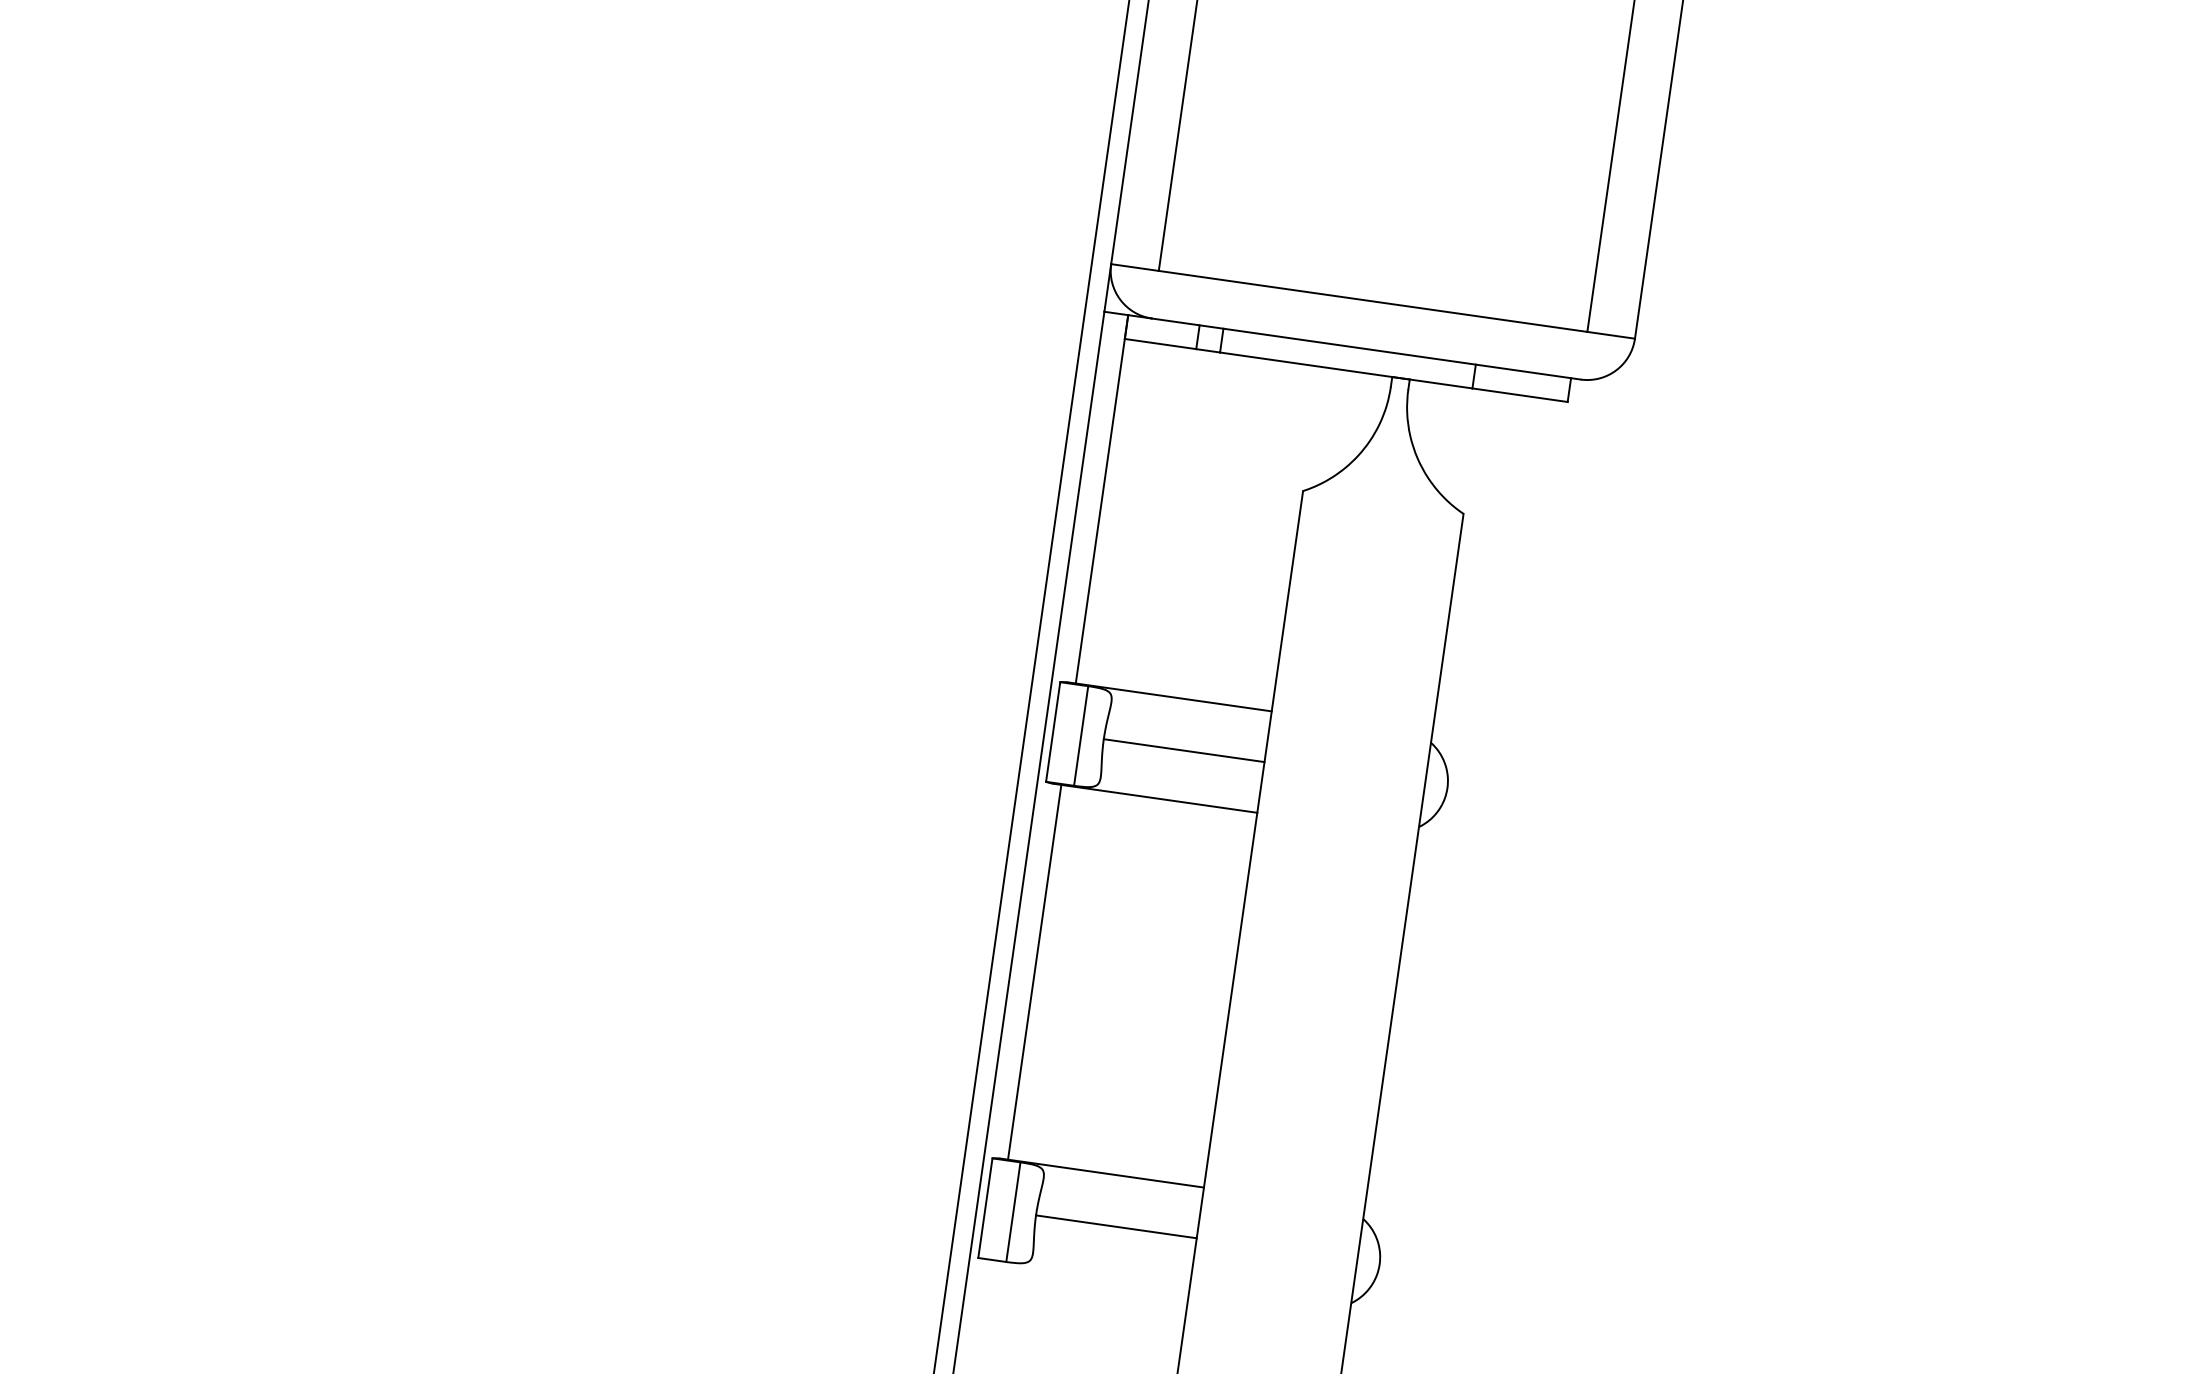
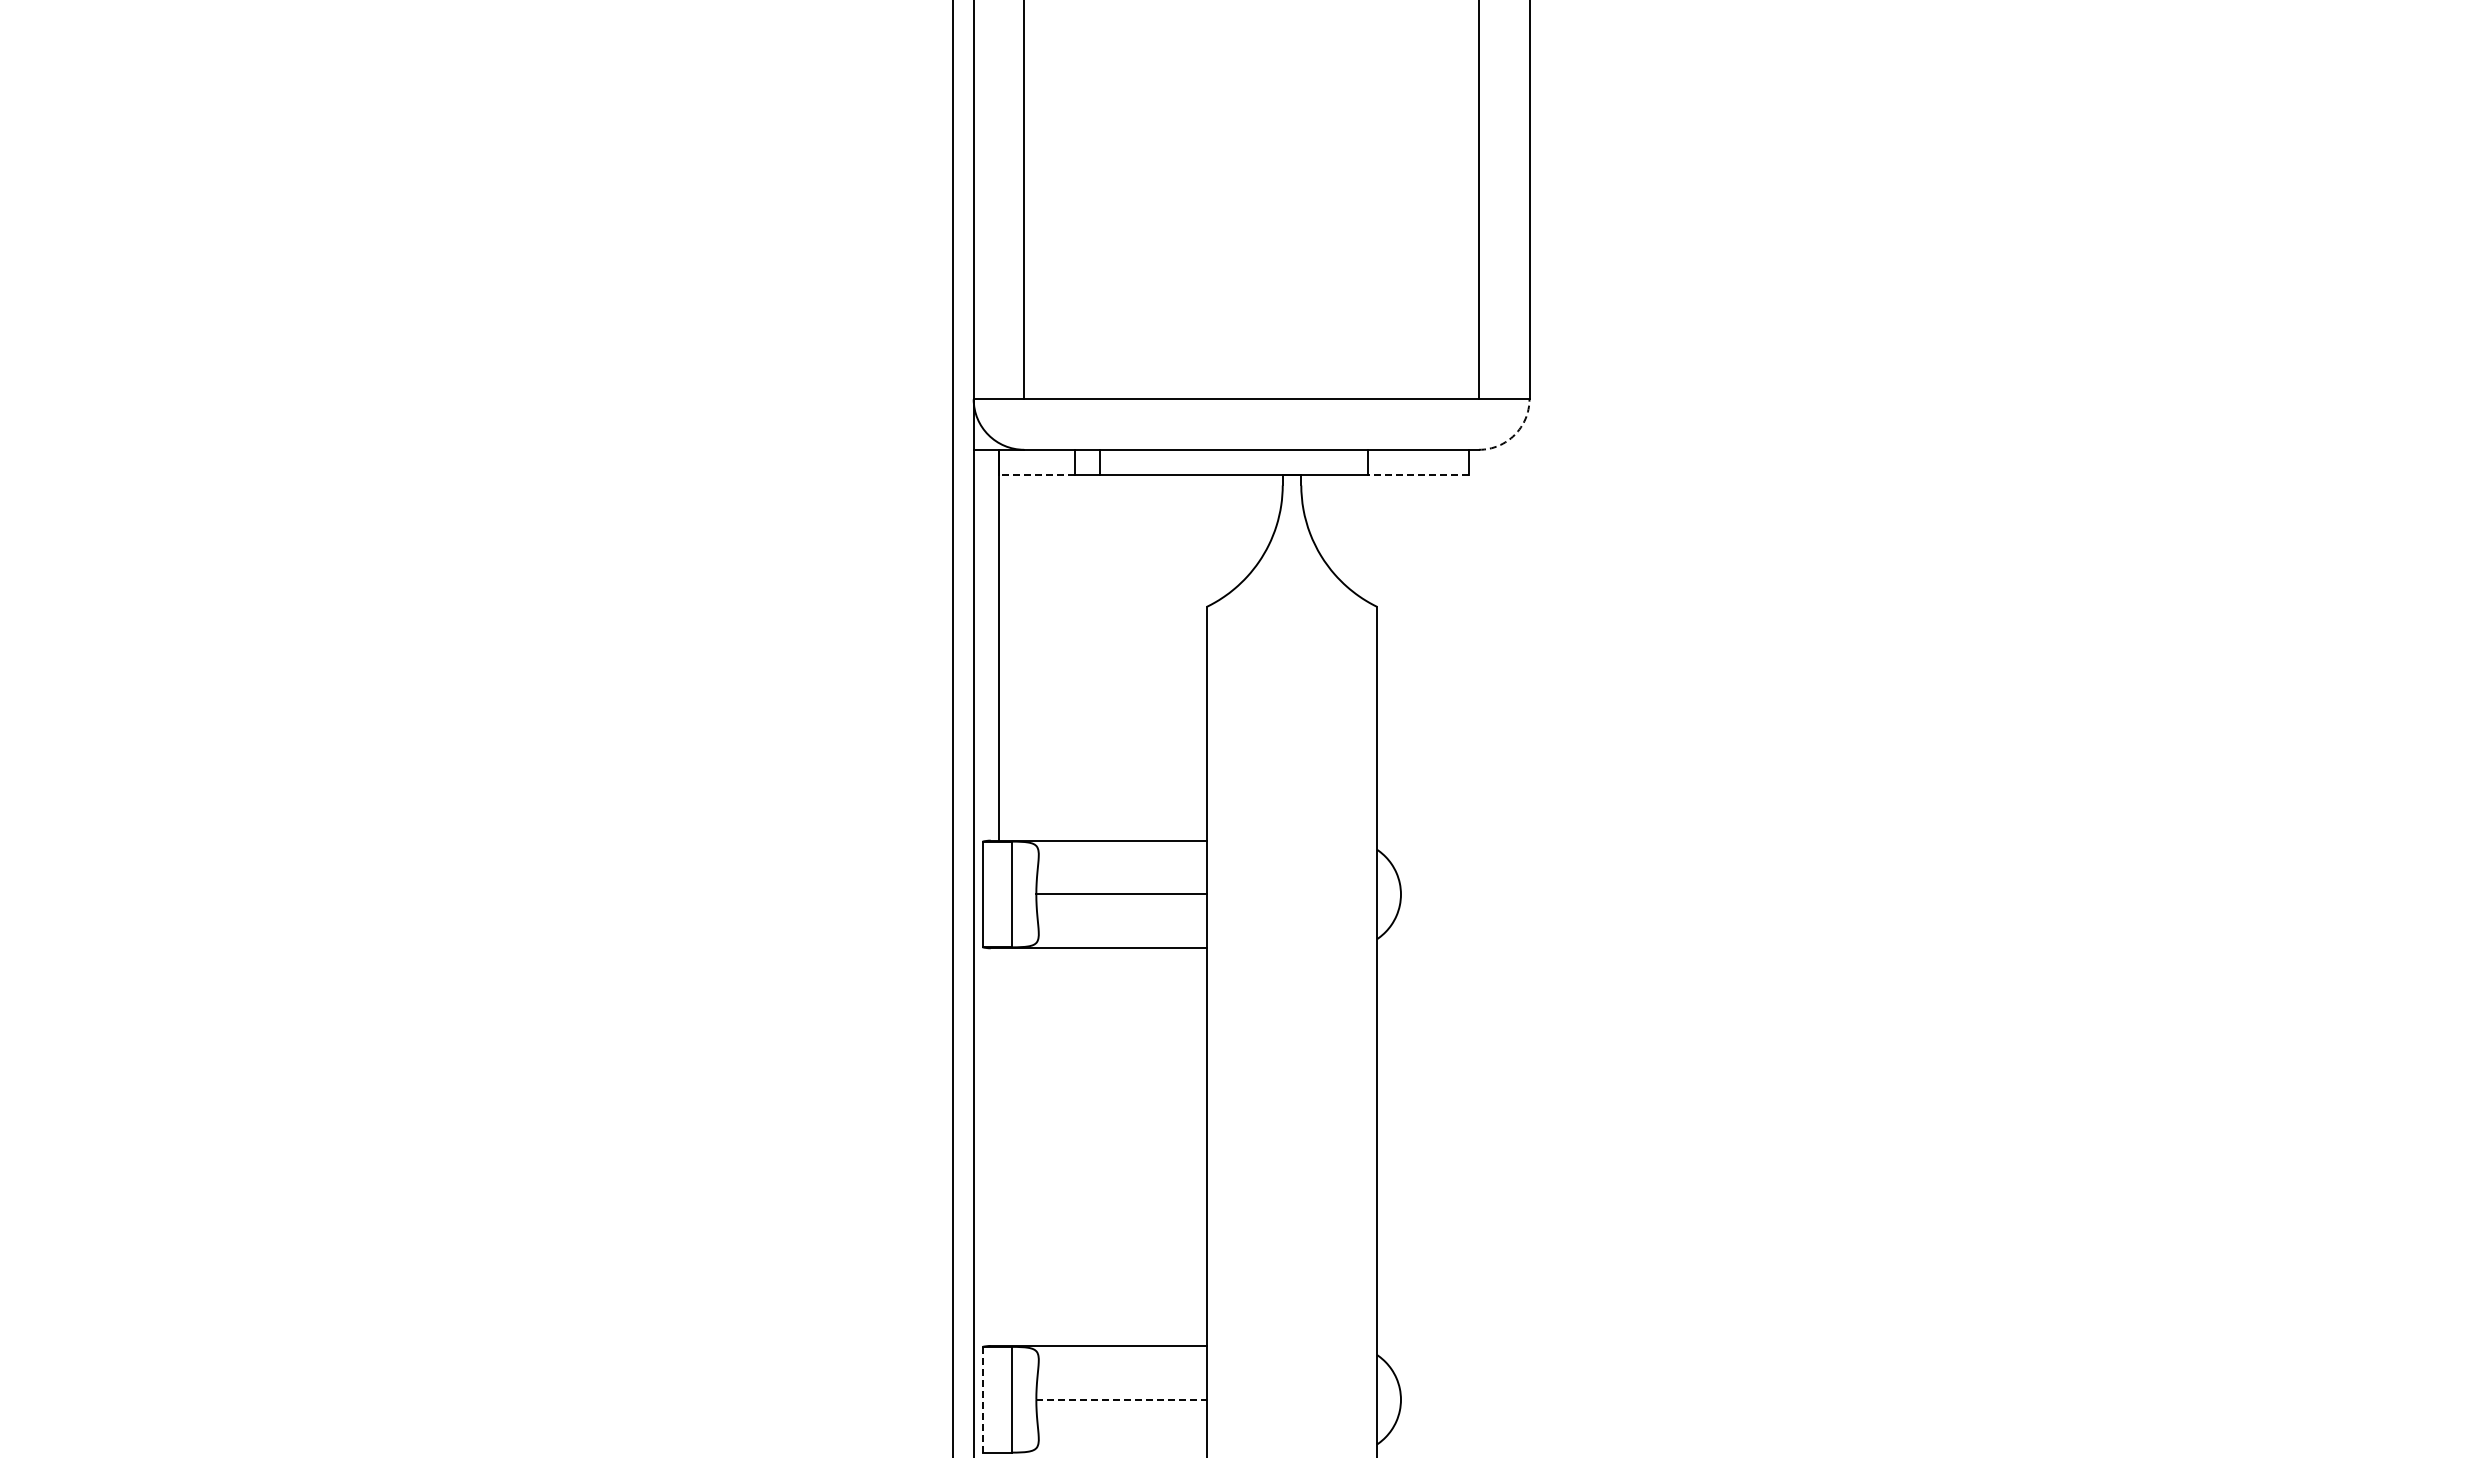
line: (1160, 344) -> (1036, 475), solid -> dashed
arc: (1615, 370) -> (1514, 435), solid -> dashed
line: (1520, 395) -> (1418, 475), solid -> dashed
line: (1034, 971) -> (998, 1146), removed
line: (985, 1207) -> (982, 1399), solid -> dashed
line: (1117, 1226) -> (1122, 1399), solid -> dashed

